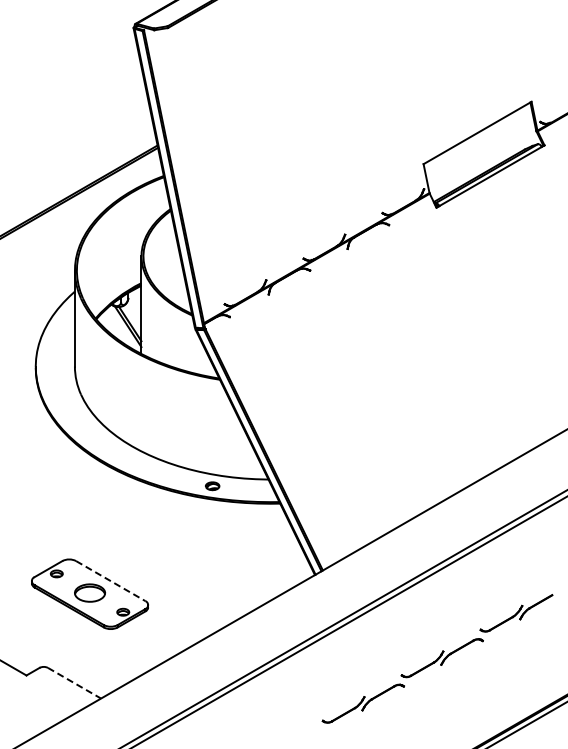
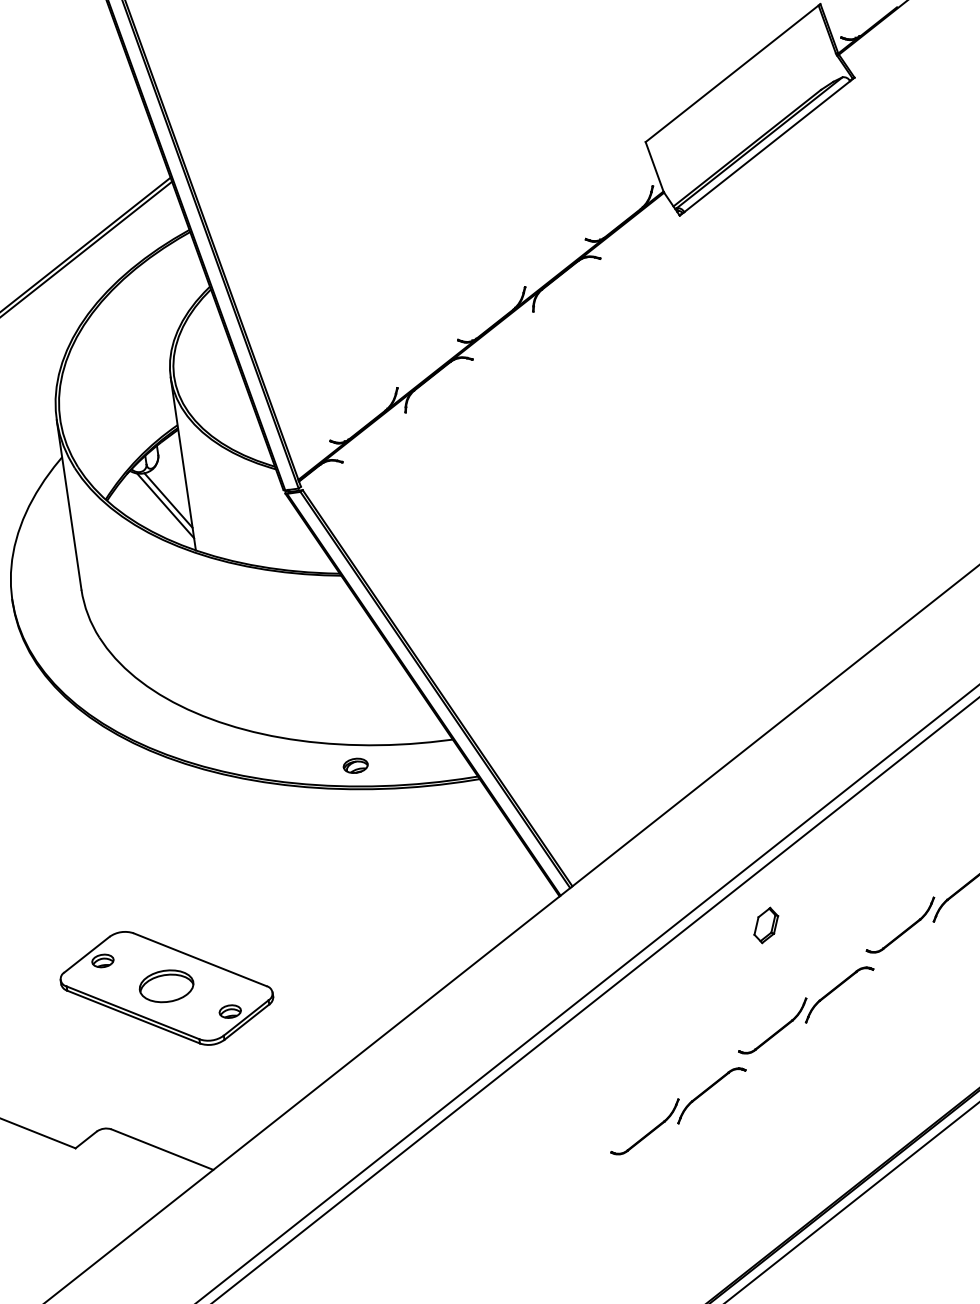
line: (110, 581) -> (199, 960), dashed -> solid
part: (426, 607) -> (765, 925), added
line: (74, 683) -> (162, 1150), dashed -> solid

